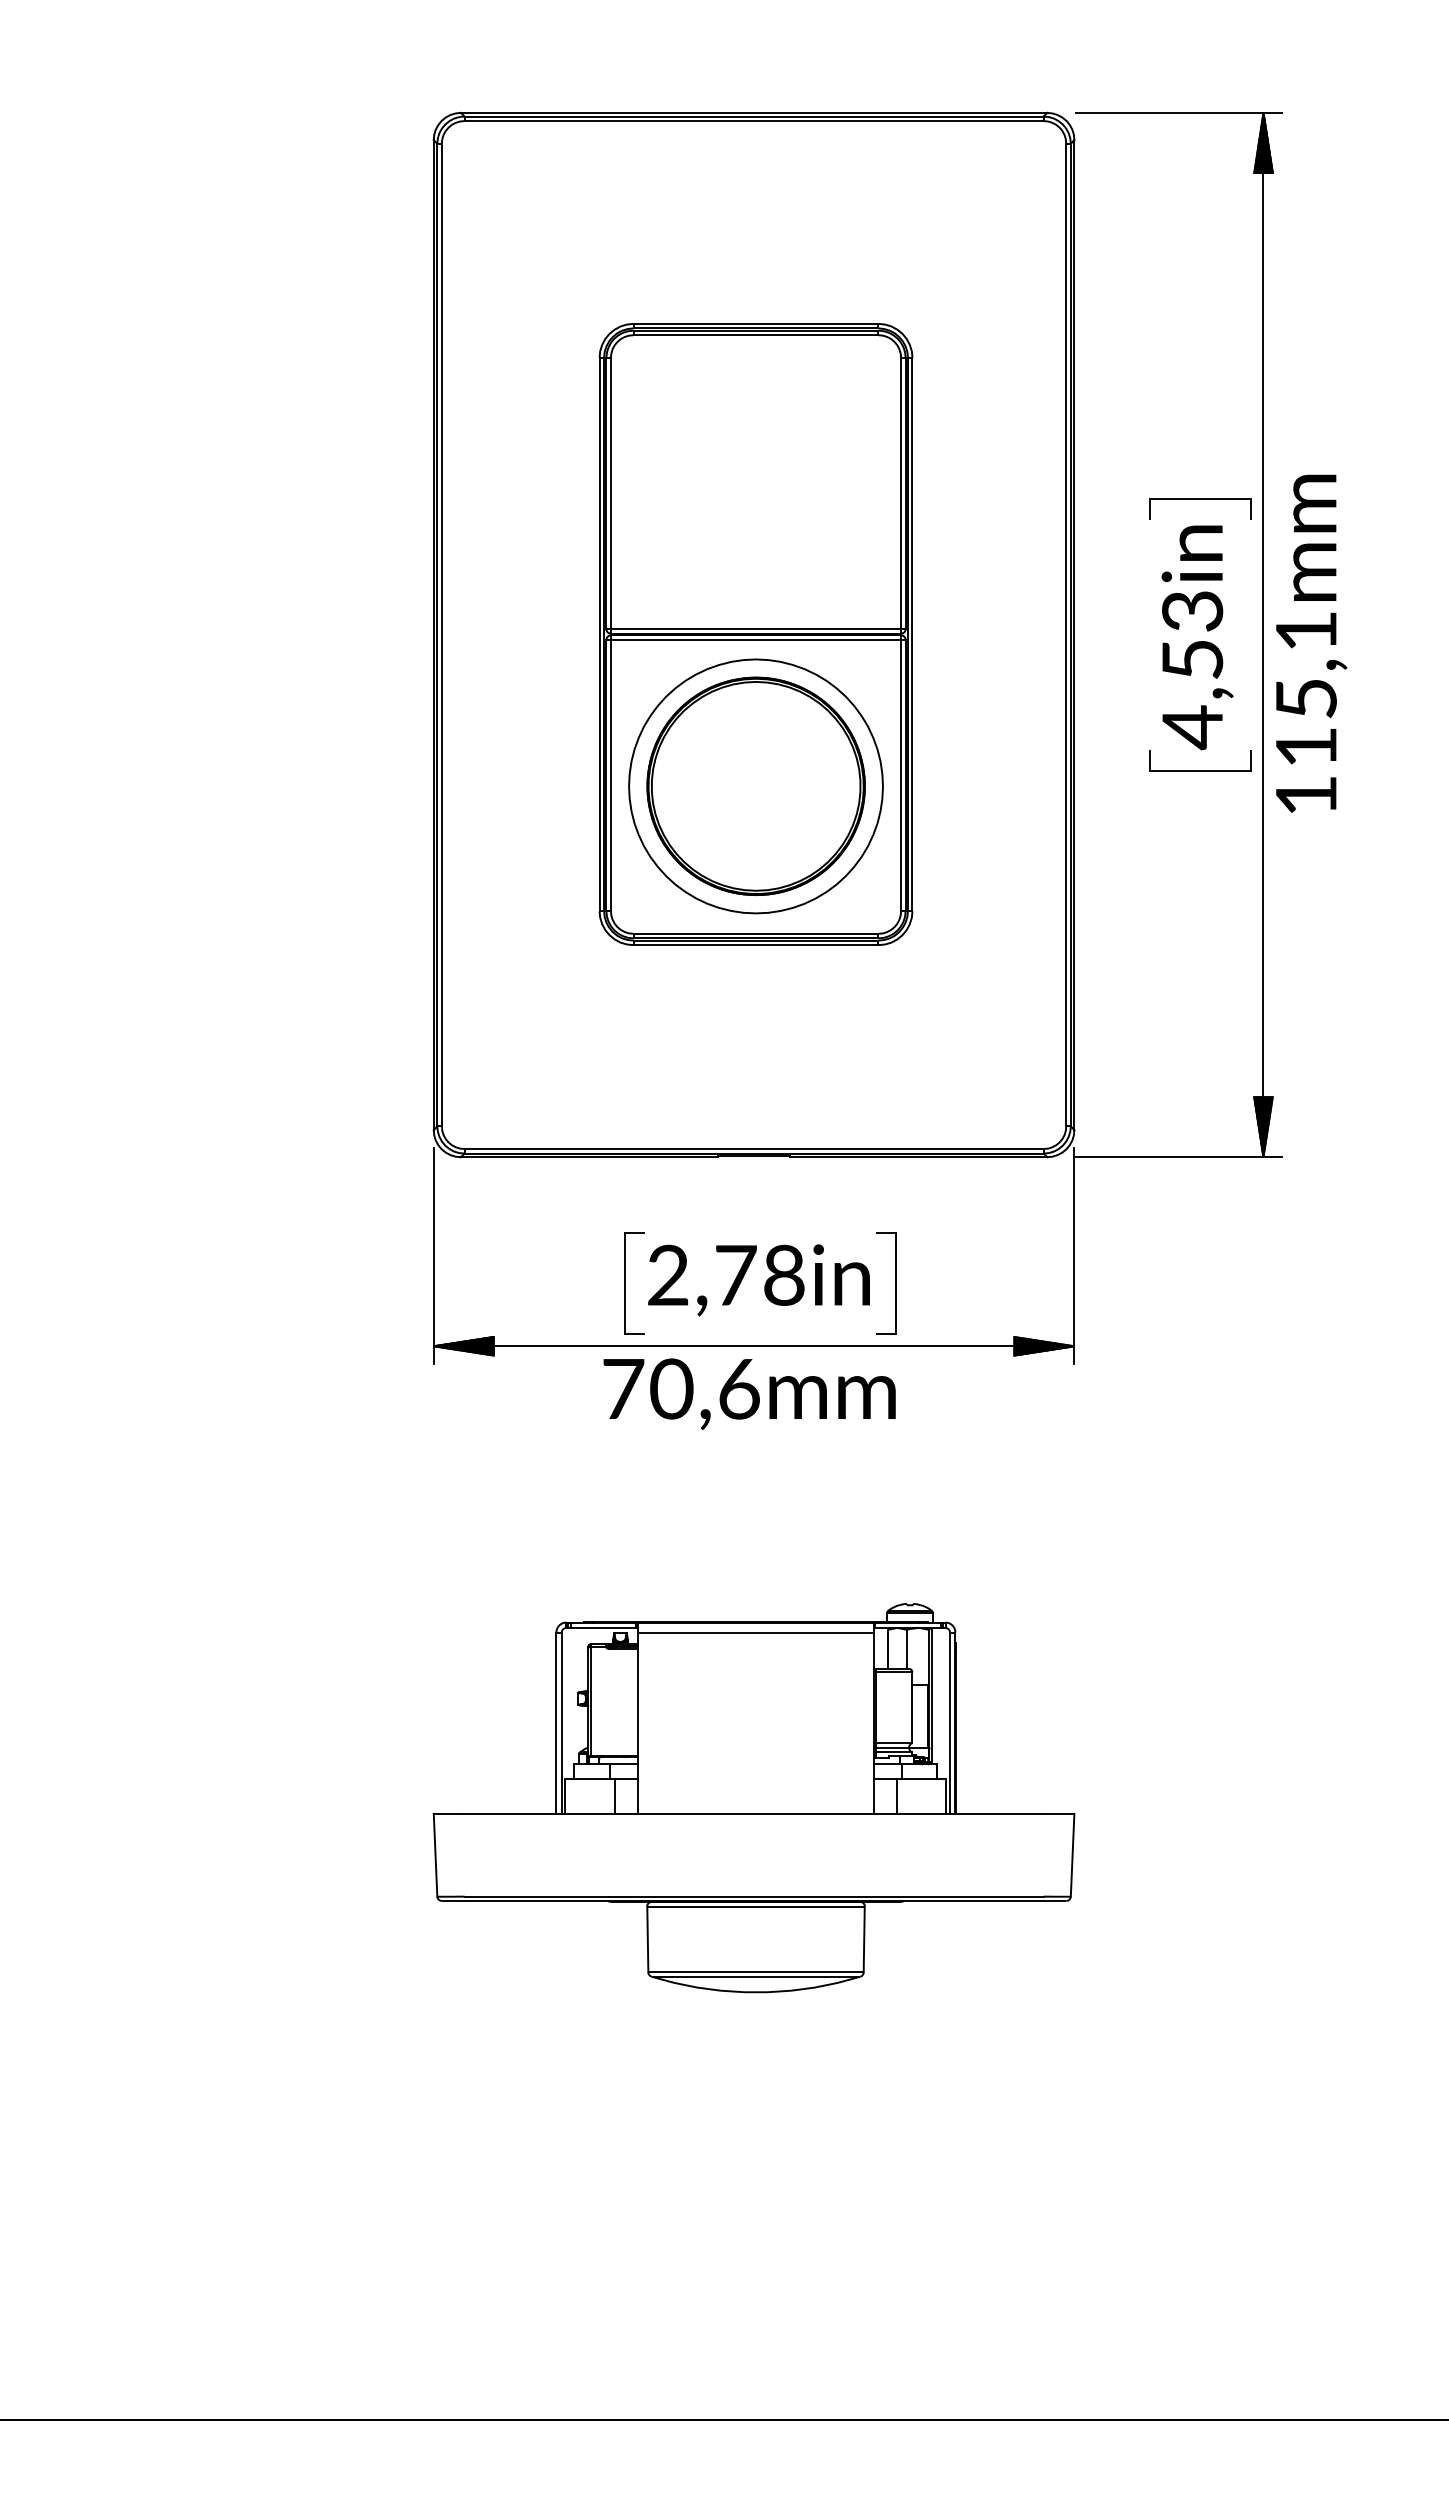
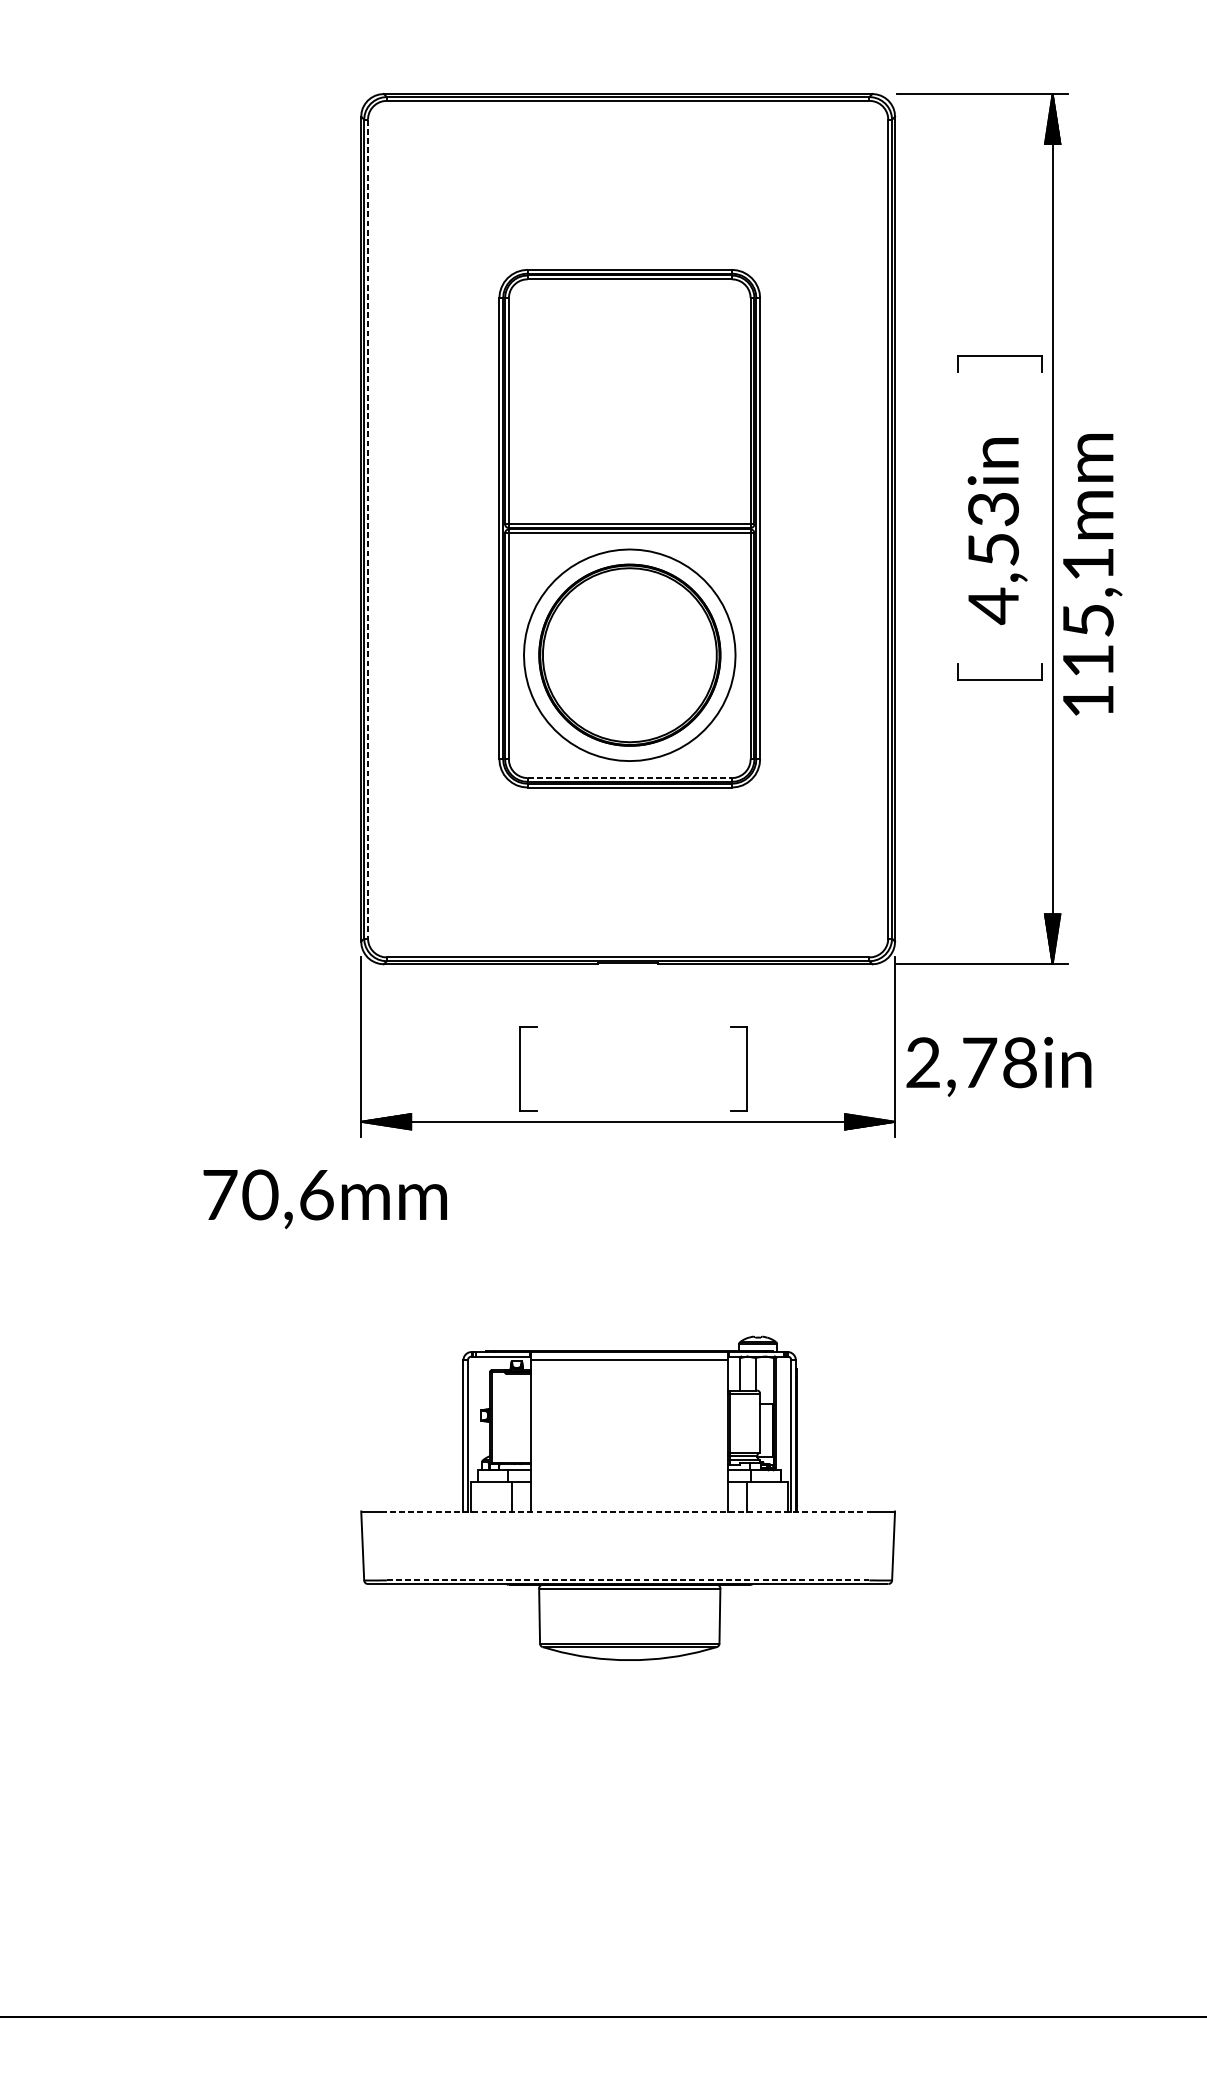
part: (1200, 499) -> (1000, 356), moved
line: (441, 635) -> (367, 529), solid -> dashed
text: (1311, 643) -> (1092, 574), moved
part: (1200, 770) -> (1000, 679), moved
line: (756, 933) -> (630, 777), solid -> dashed
text: (758, 1280) -> (998, 1066), moved
text: (749, 1393) -> (325, 1198), moved
line: (753, 1813) -> (627, 1511), solid -> dashed
line: (754, 1896) -> (628, 1580), solid -> dashed

